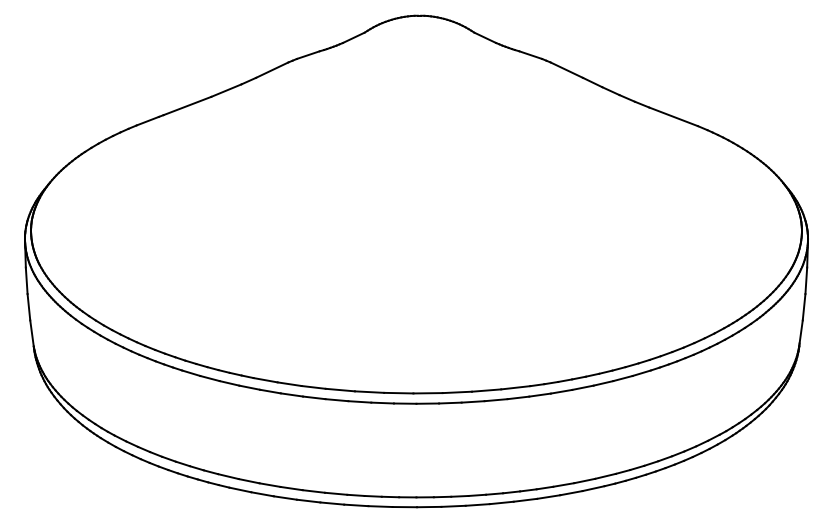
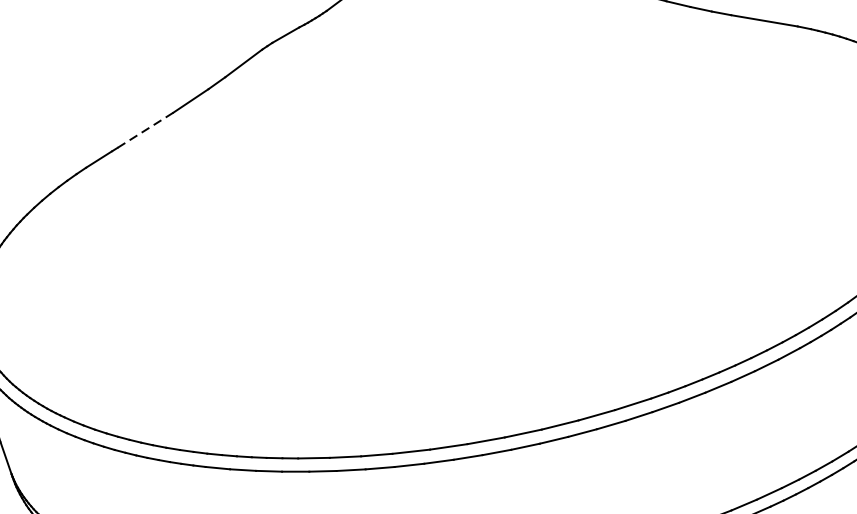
line: (187, 106) -> (145, 130), solid -> dashed

